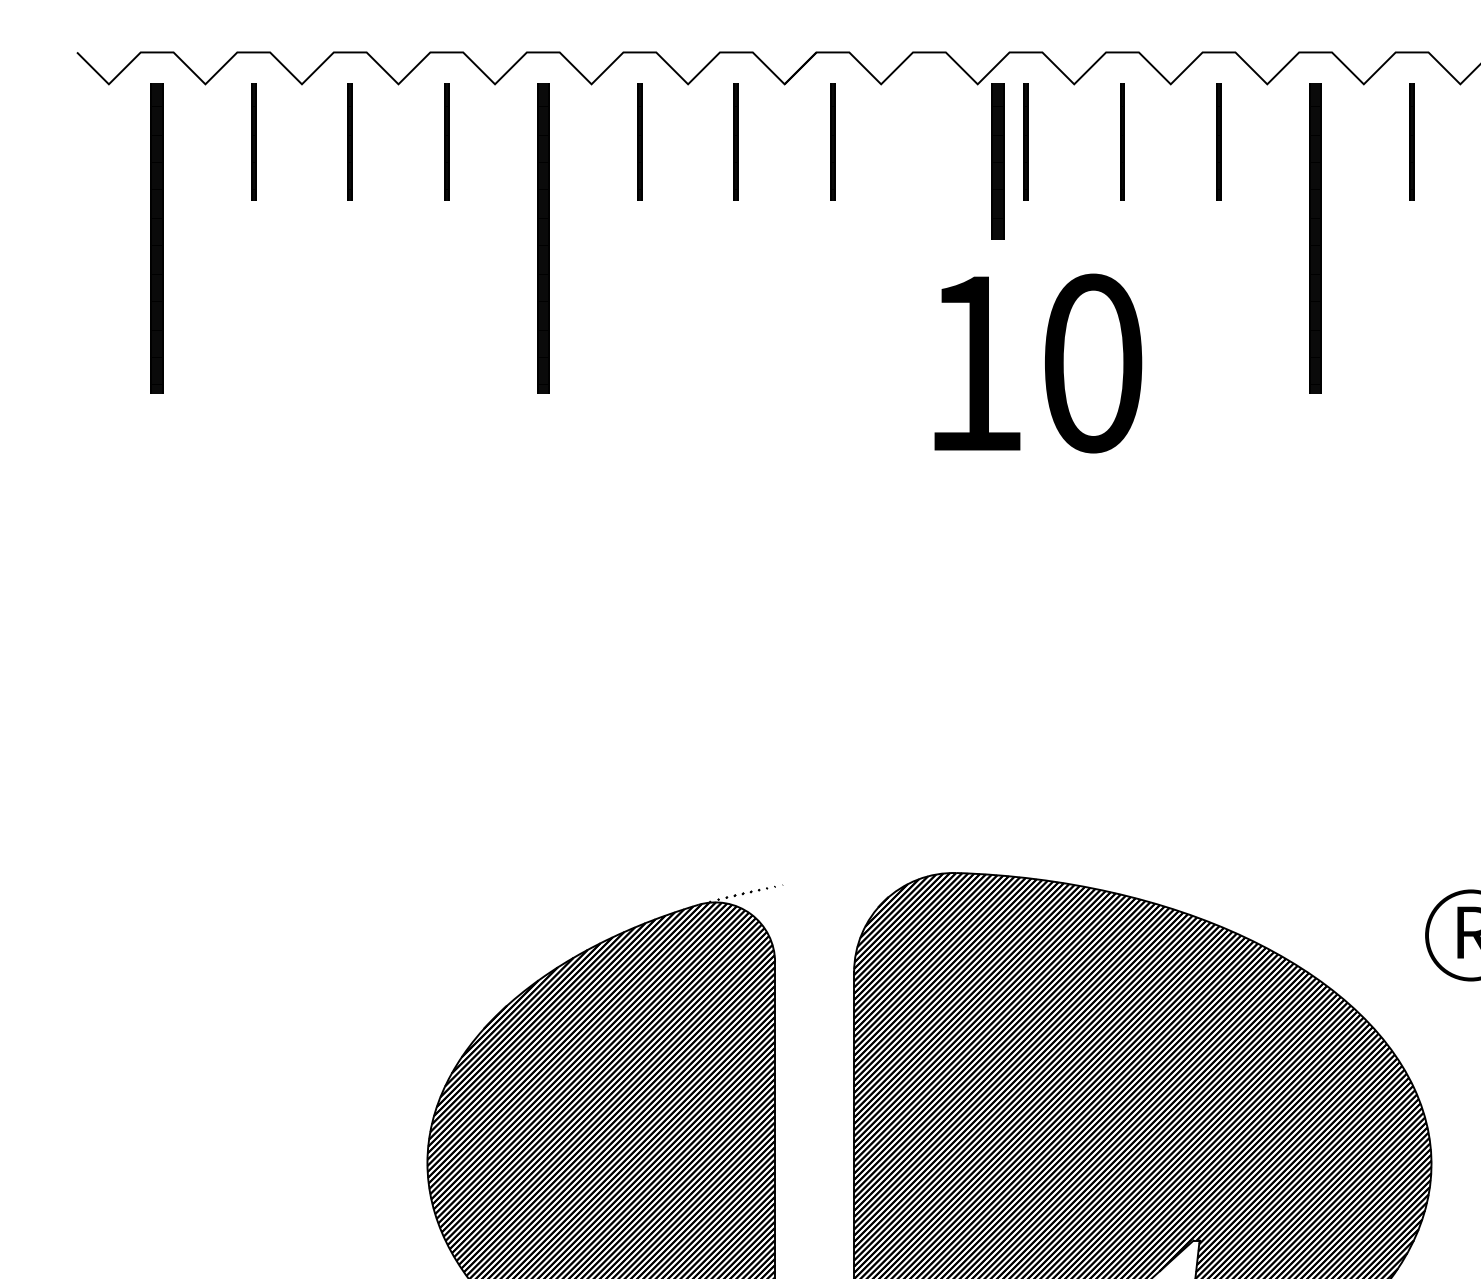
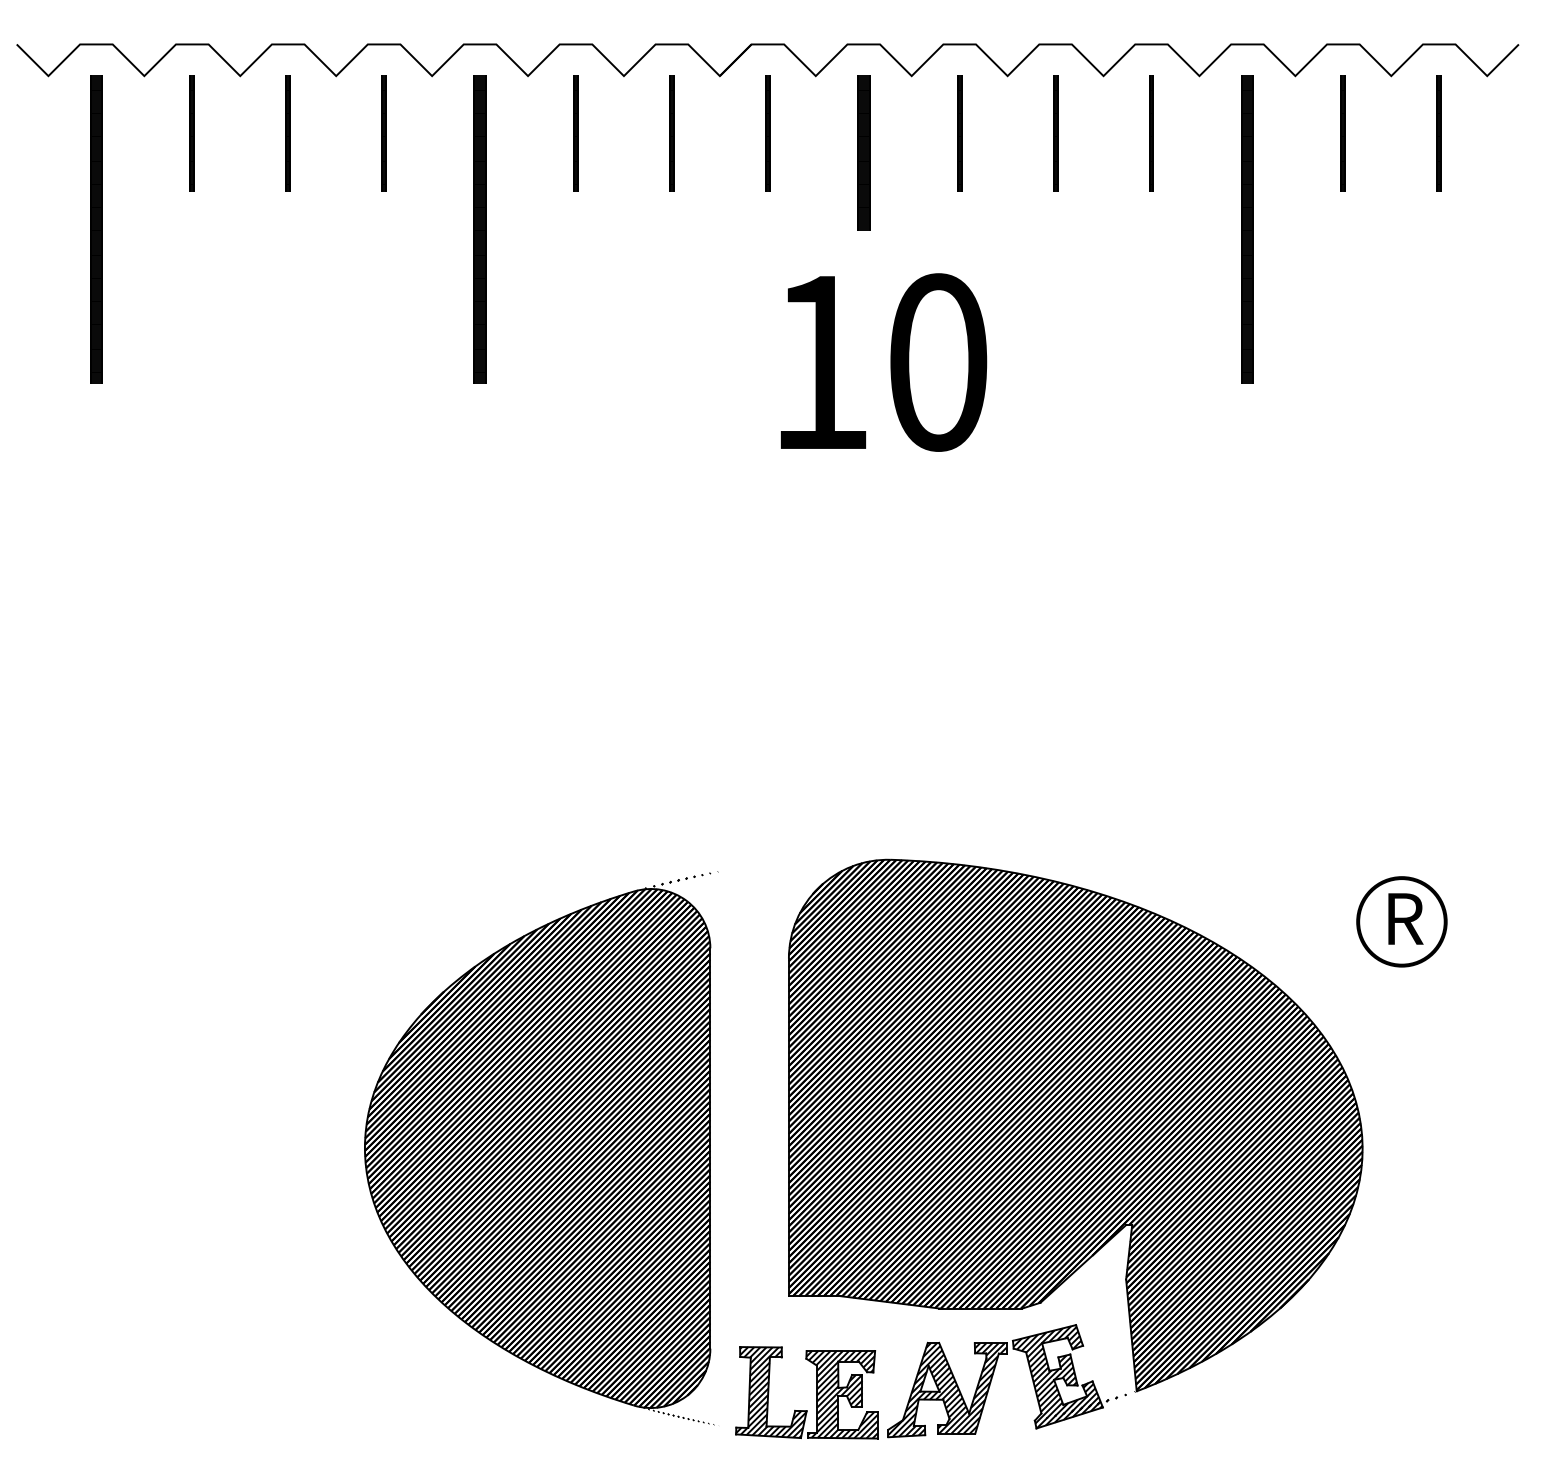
part: (997, 161) -> (863, 152), moved
text: (1038, 363) -> (884, 362), moved

